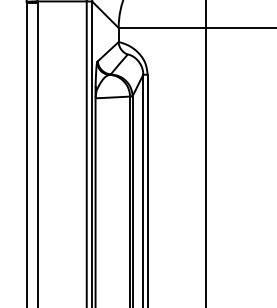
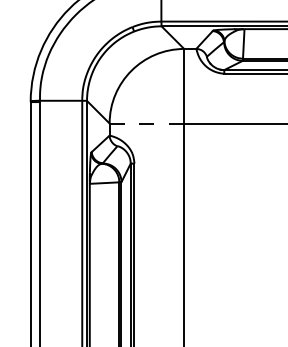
line: (162, 27) -> (147, 123), solid -> dashed

